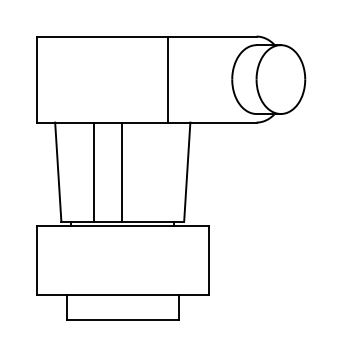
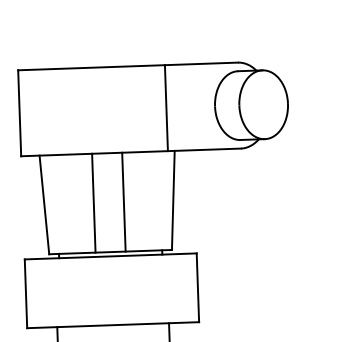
line: (167, 79) -> (166, 108), moved
line: (93, 171) -> (93, 202), moved
line: (121, 171) -> (123, 201), moved

